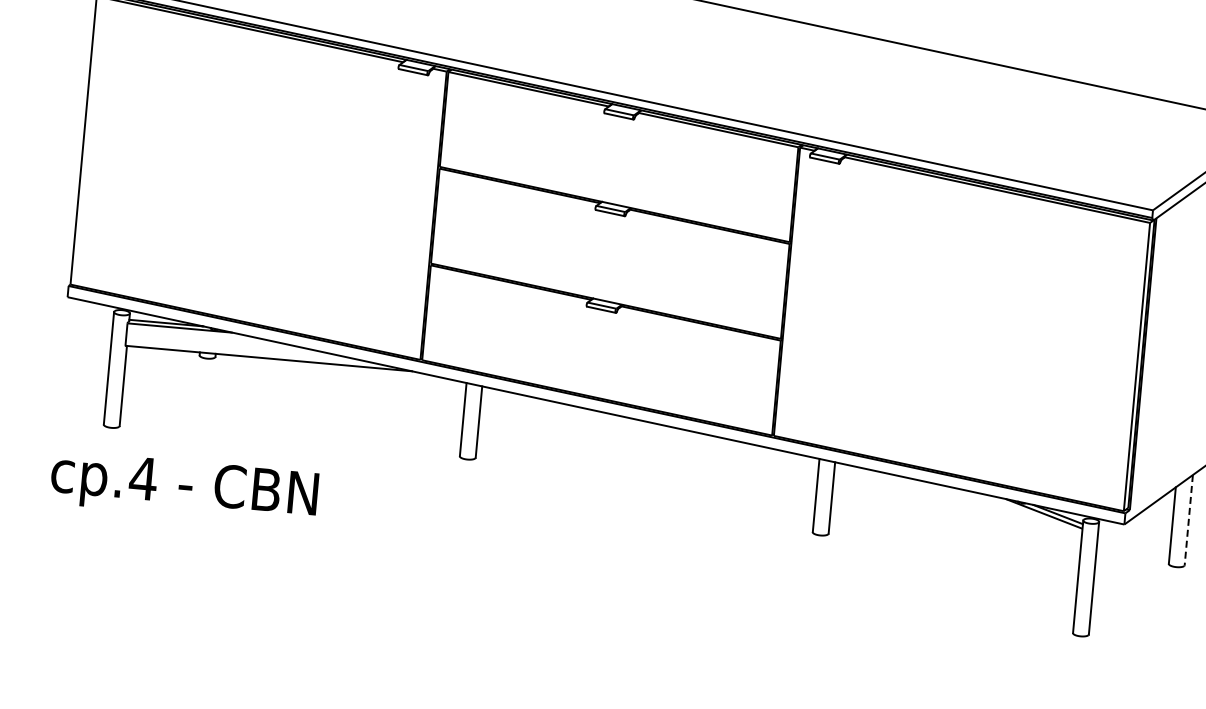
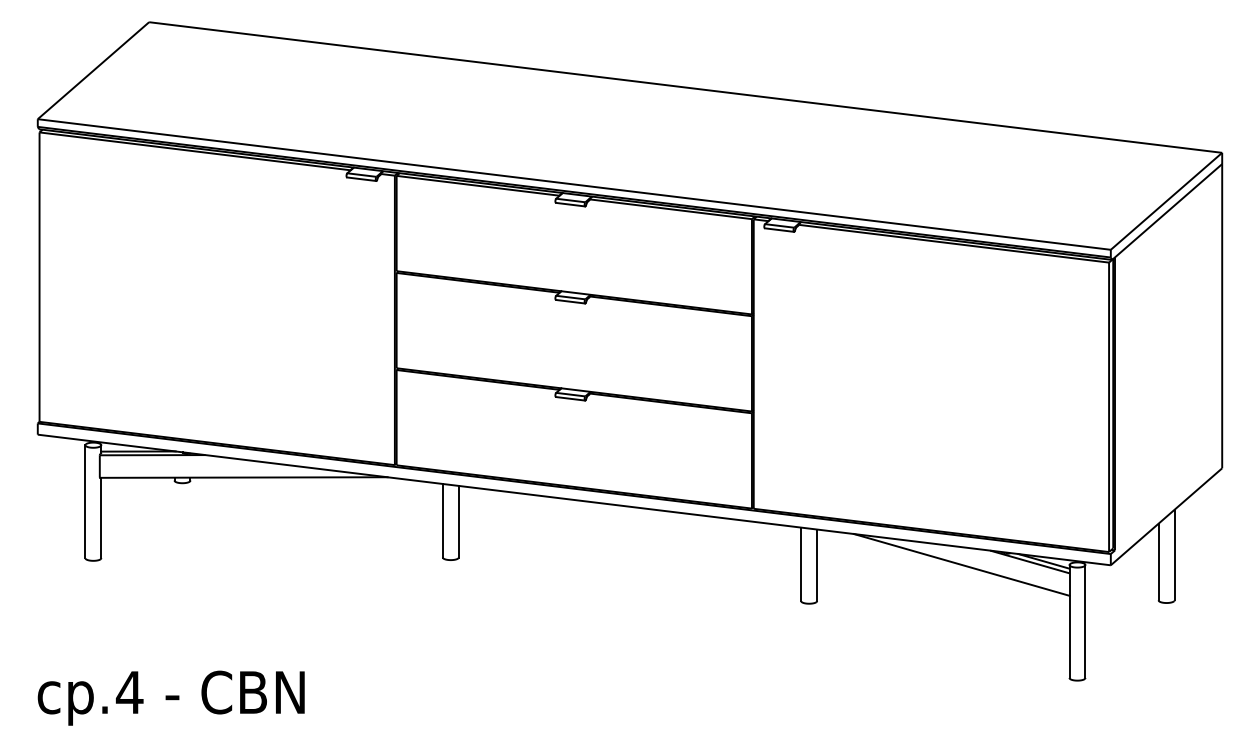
text: (183, 487) -> (170, 697), moved
line: (975, 510) -> (961, 564), added
line: (1188, 520) -> (1174, 555), dashed -> solid

